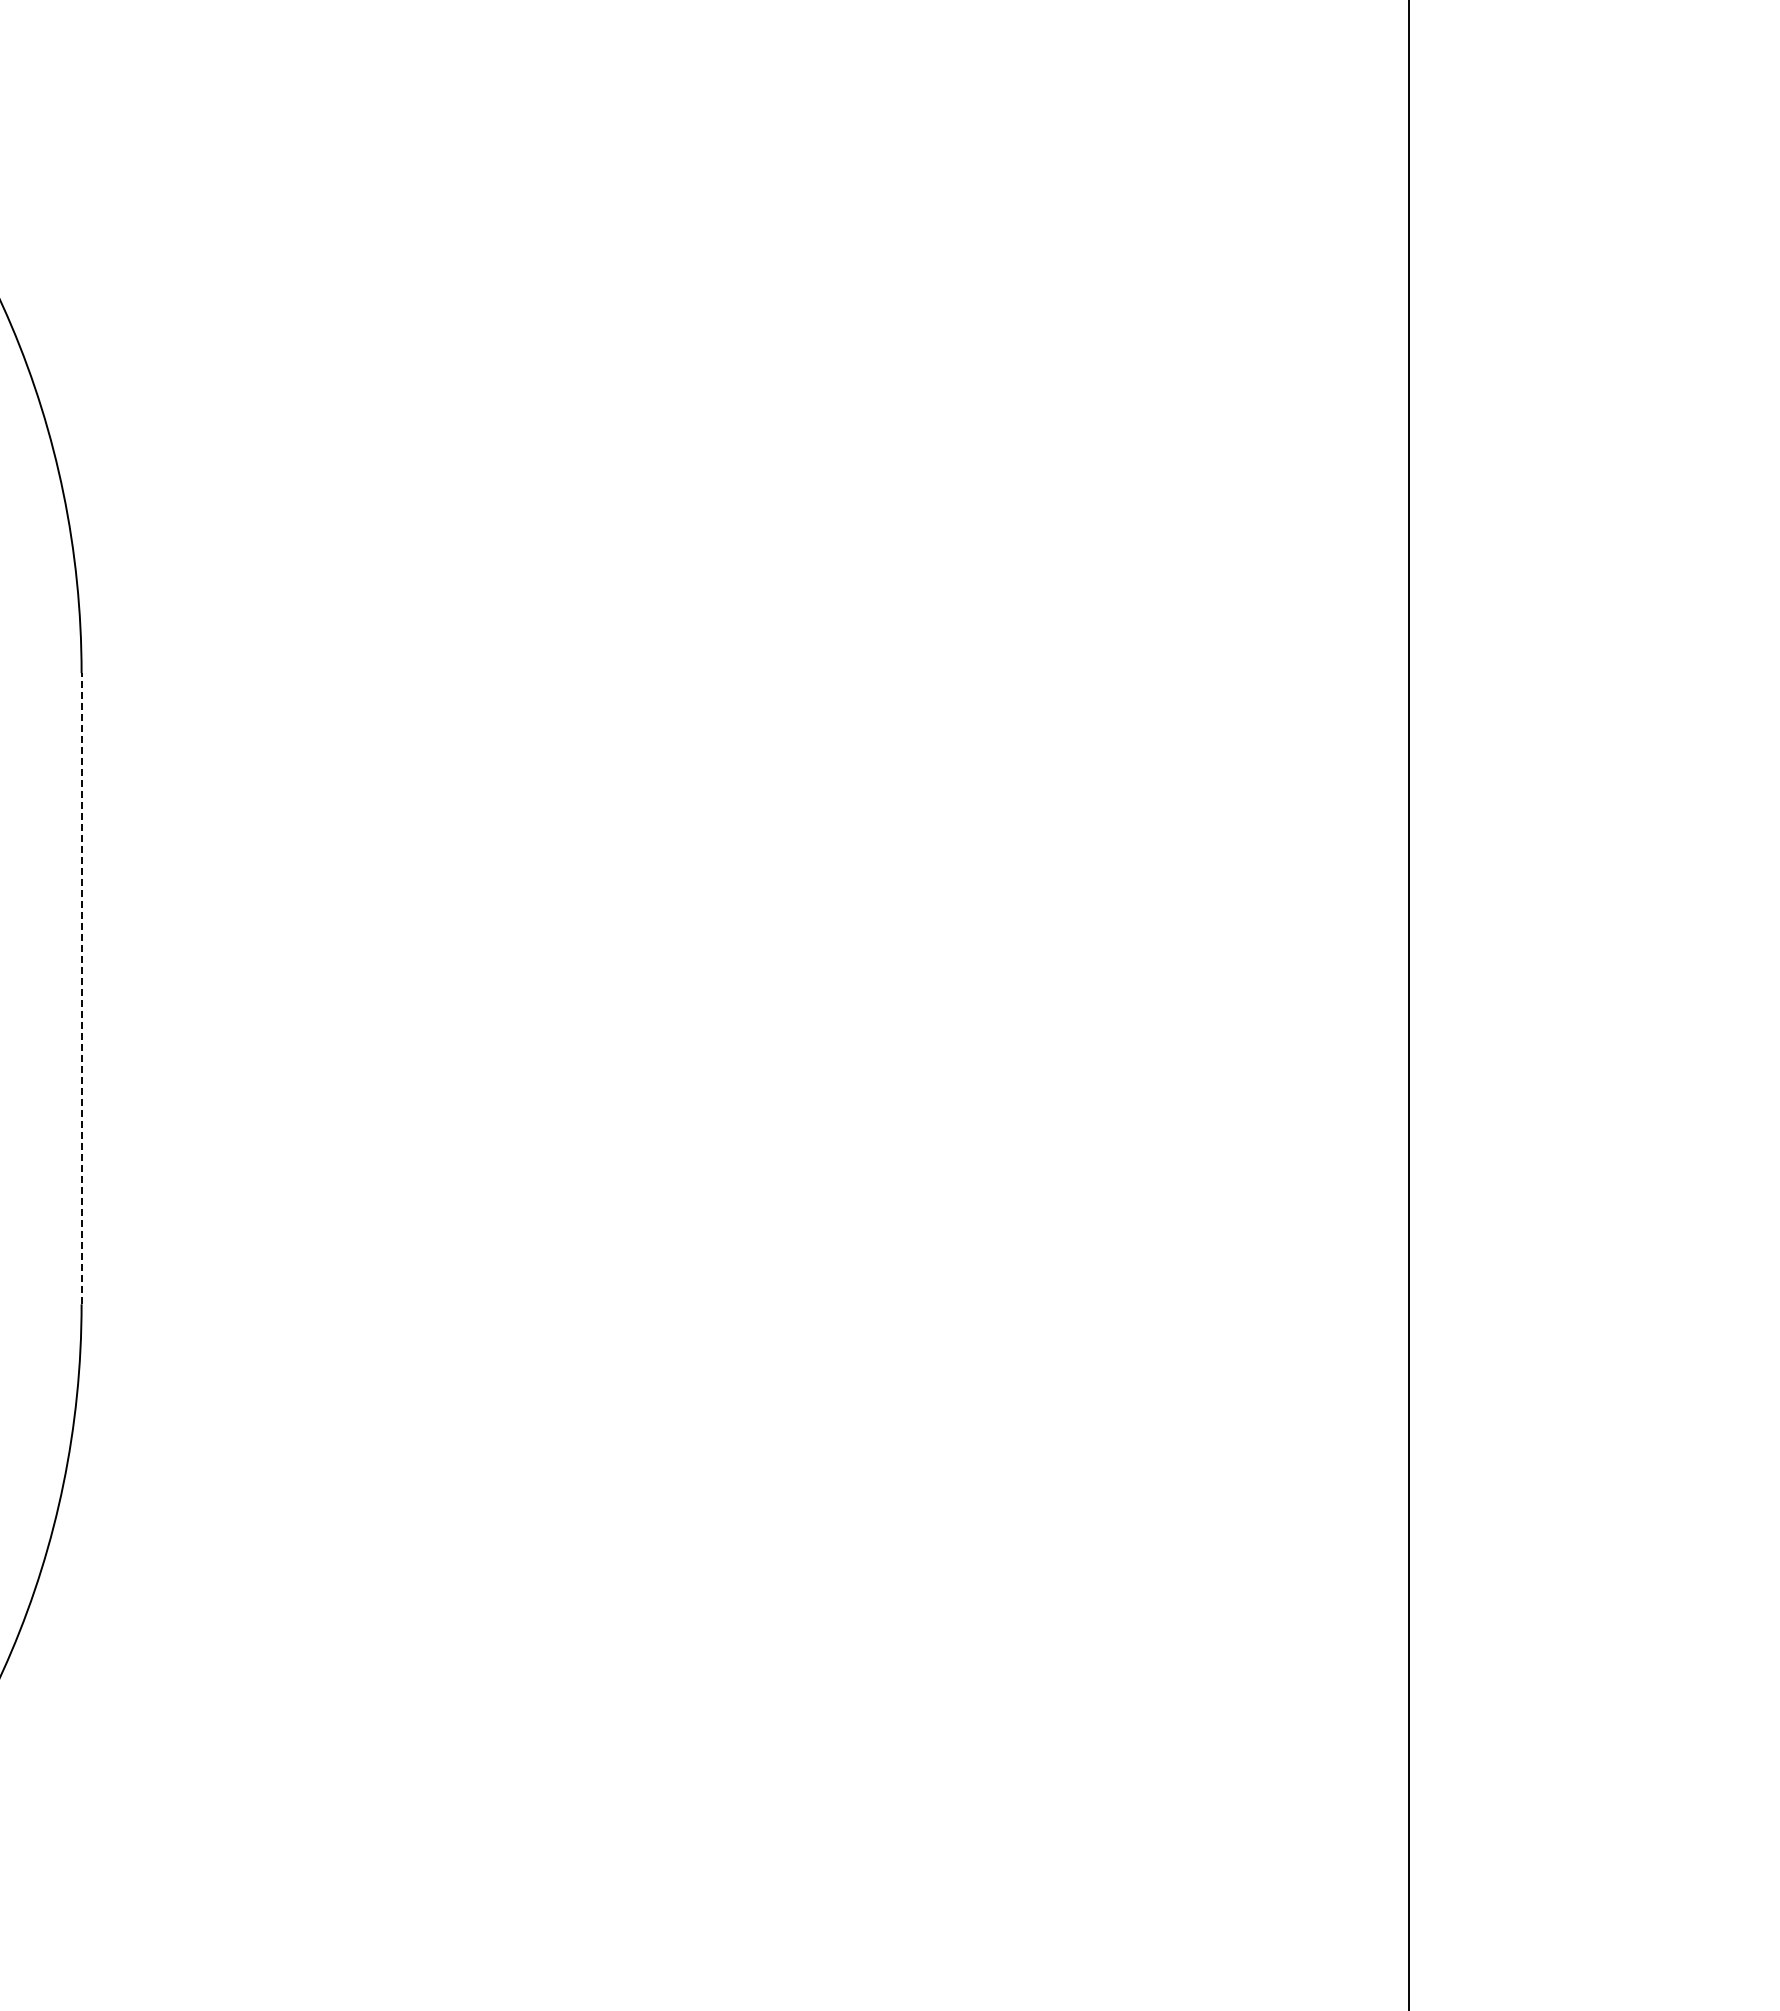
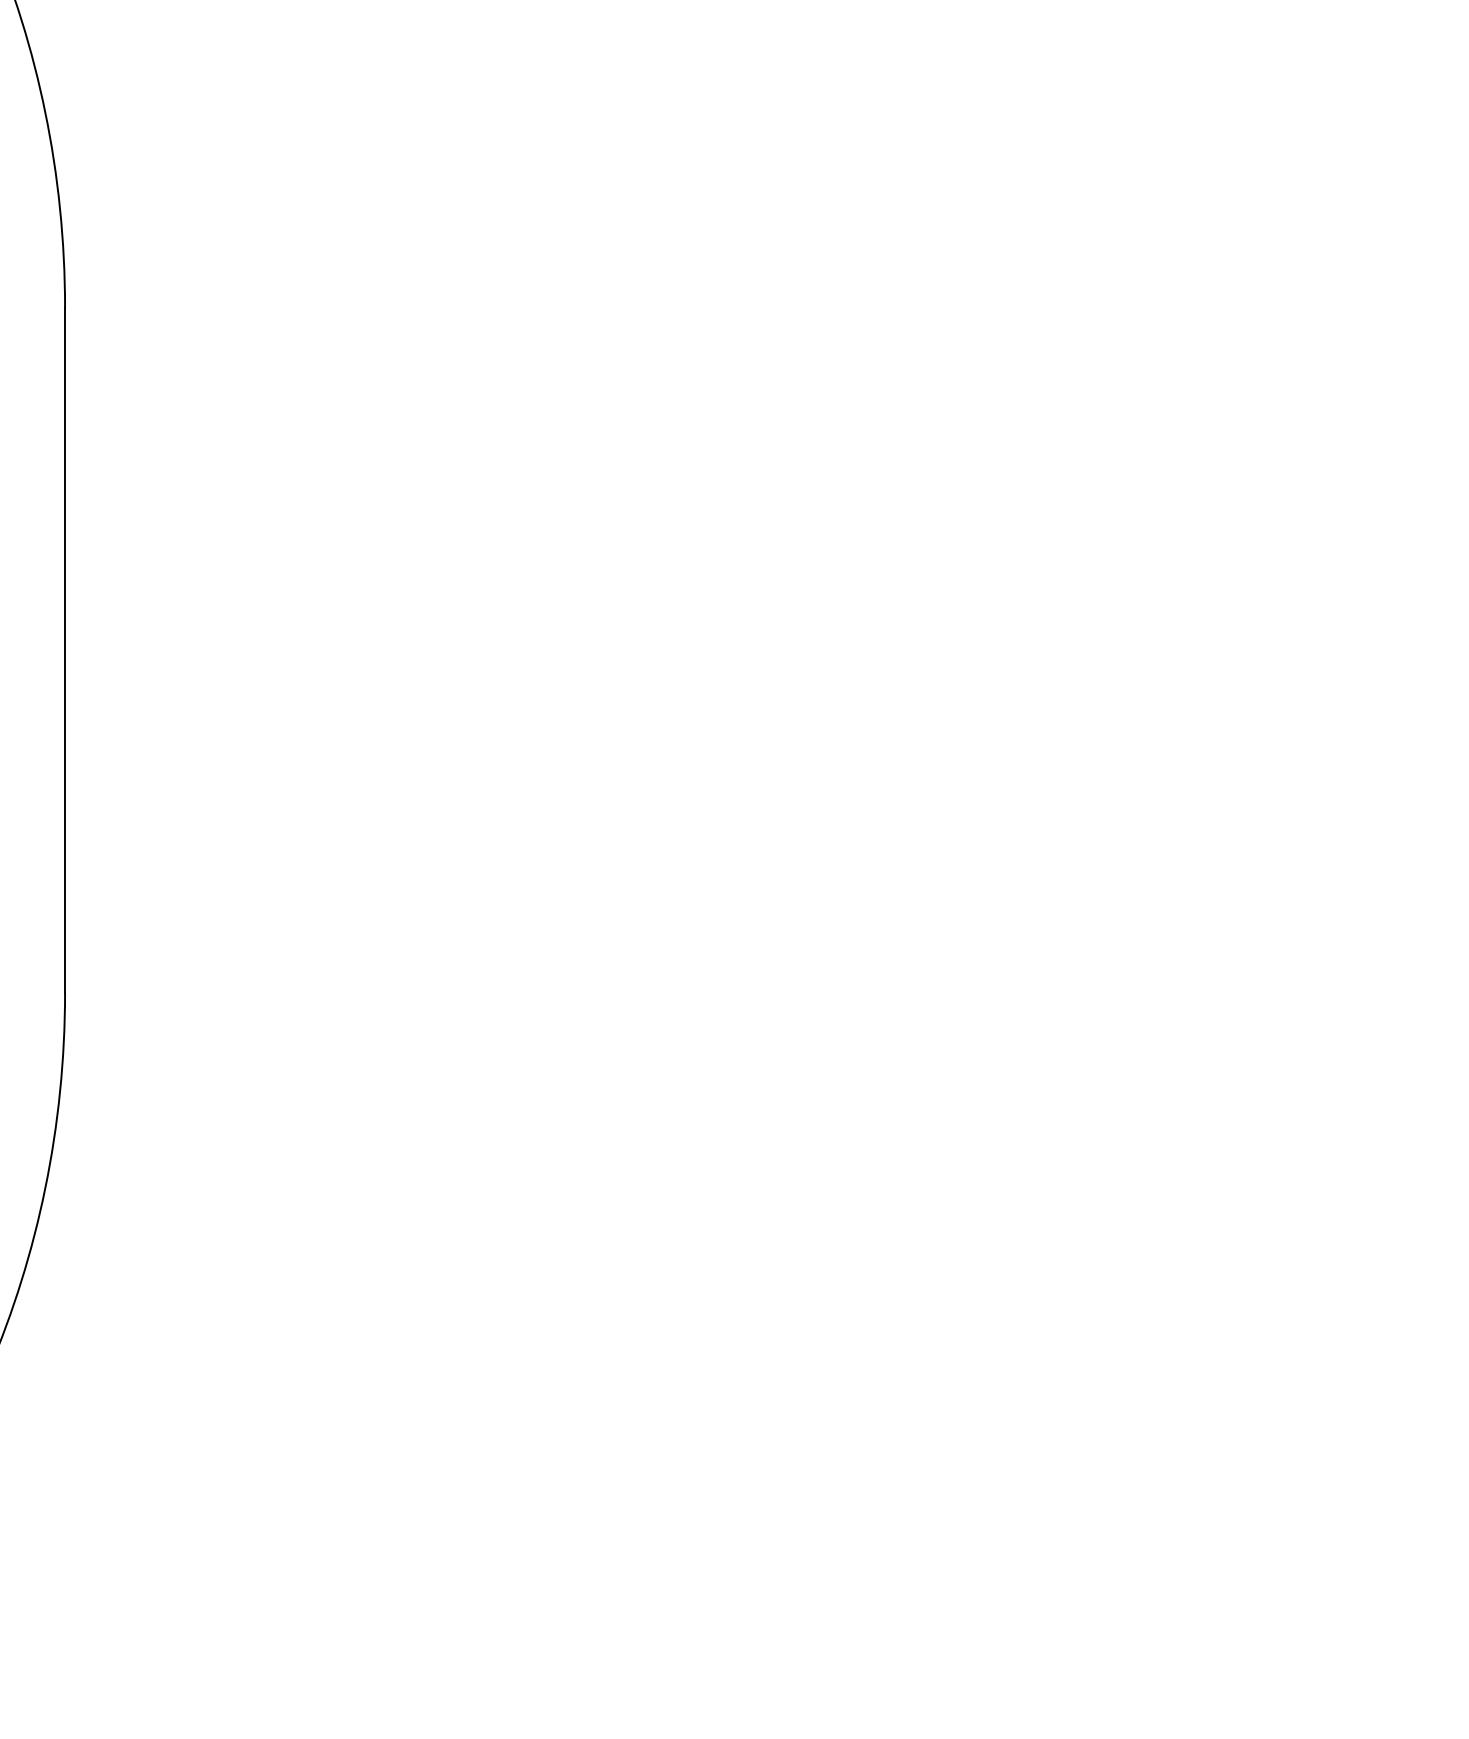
line: (81, 988) -> (64, 650), dashed -> solid

